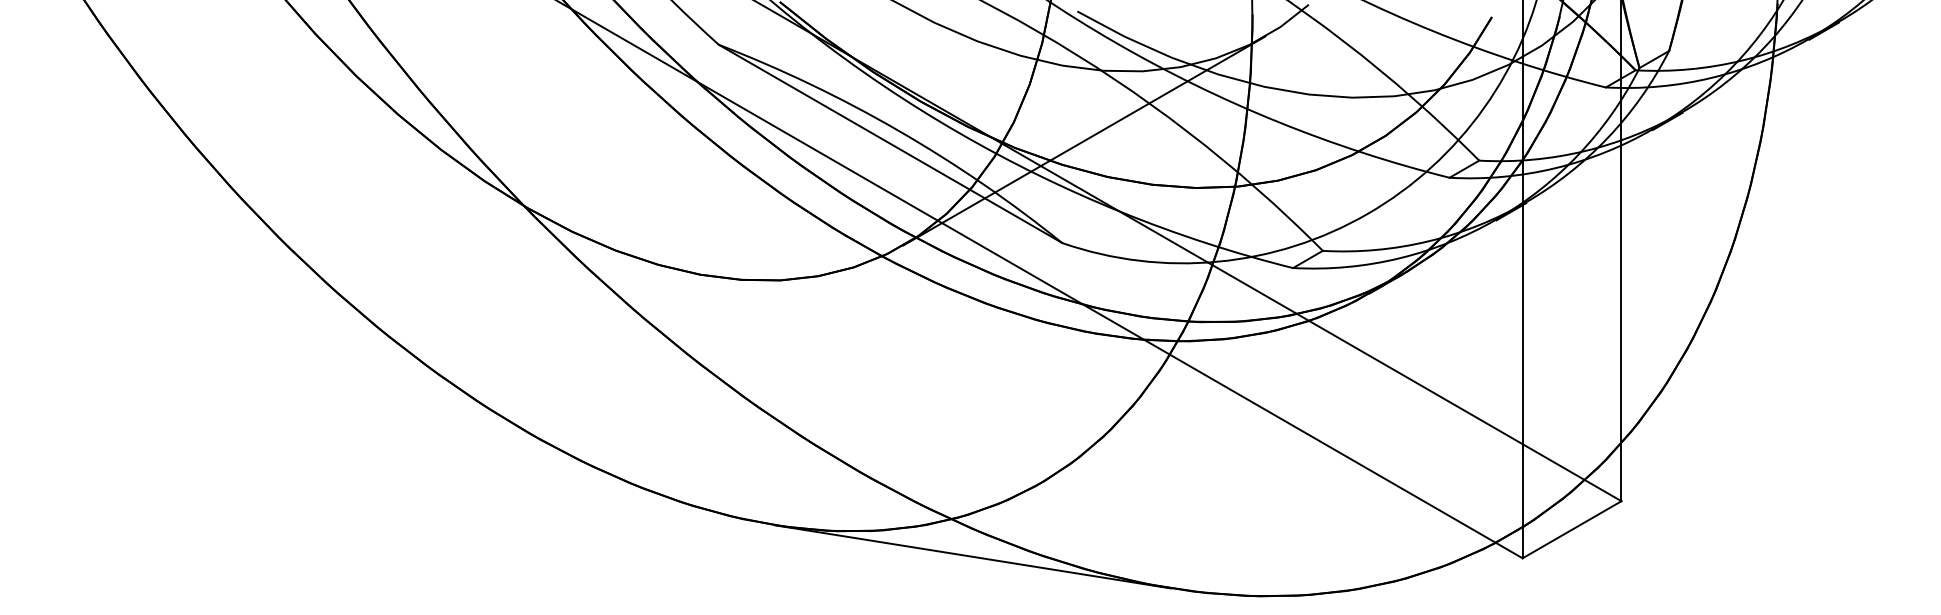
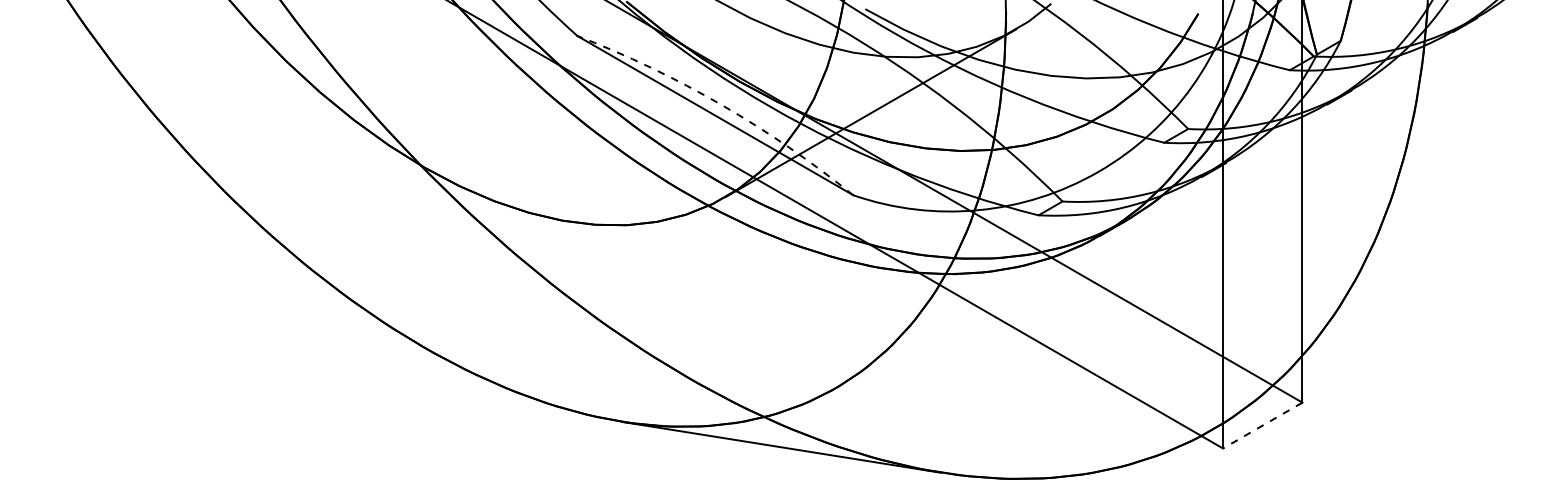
arc: (898, 130) -> (721, 104), solid -> dashed
line: (1571, 529) -> (1262, 425), solid -> dashed

